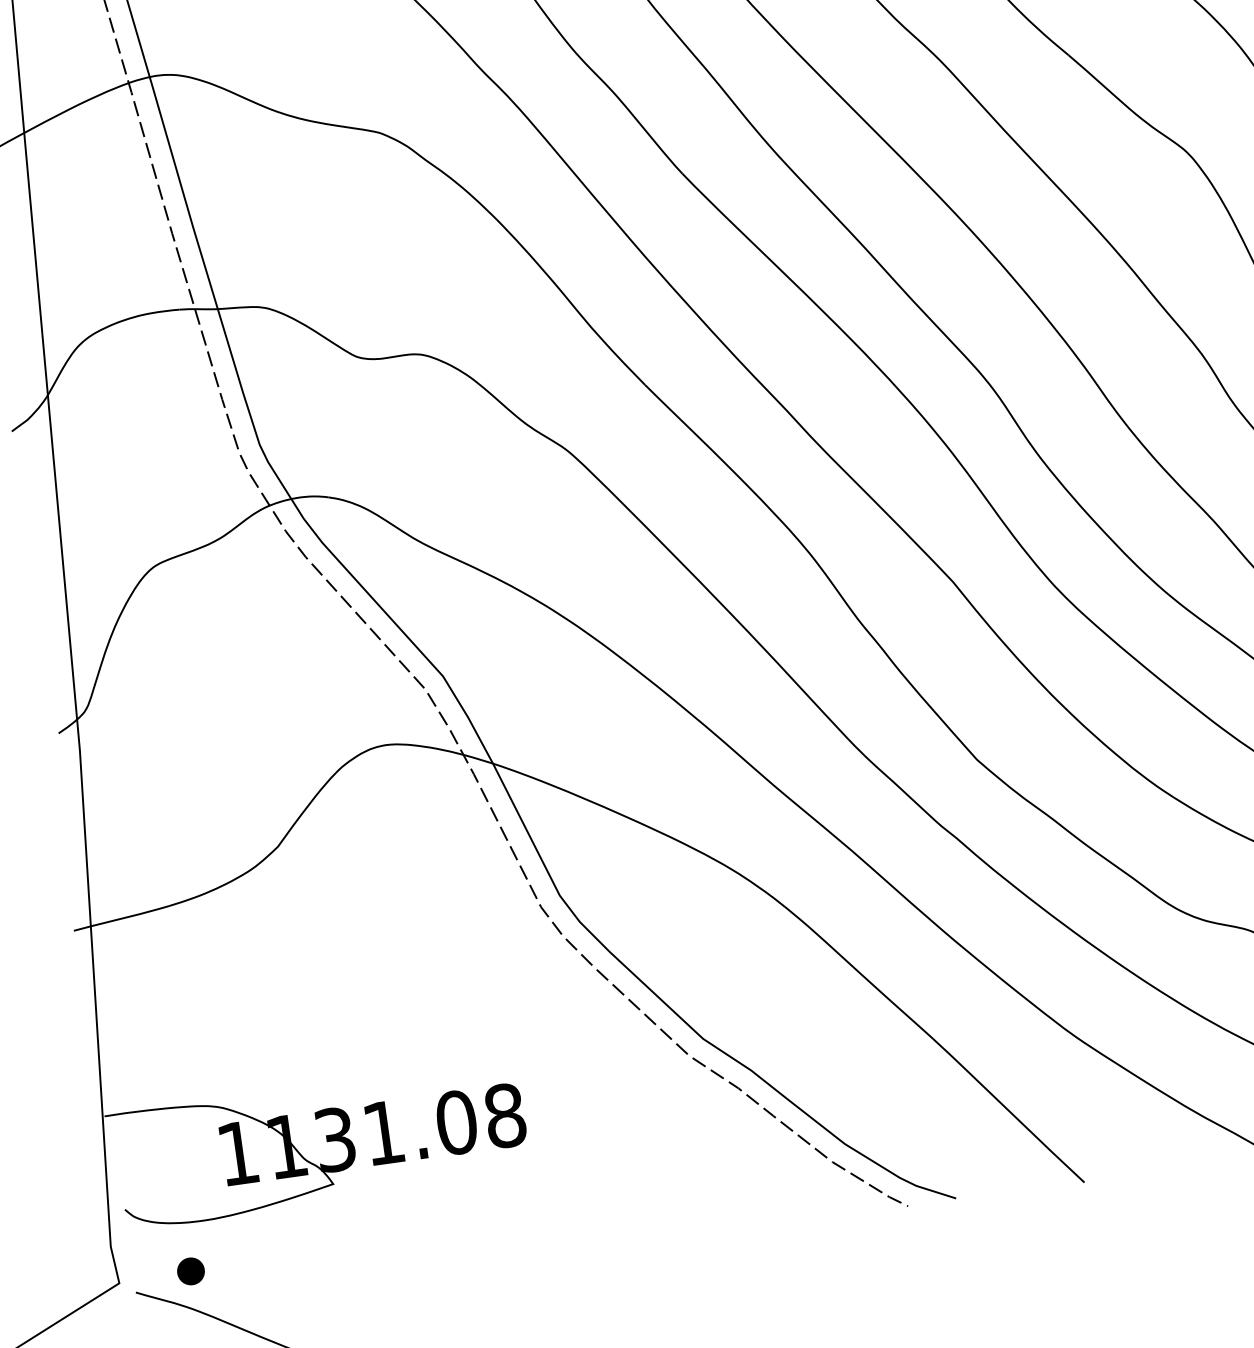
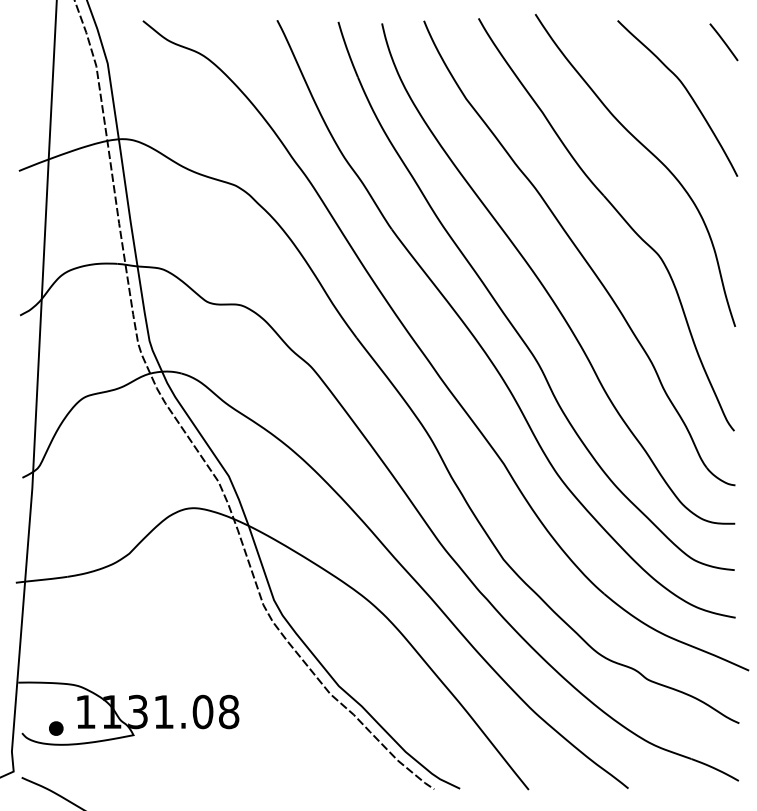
part: (191, 1271) -> (56, 728), moved

